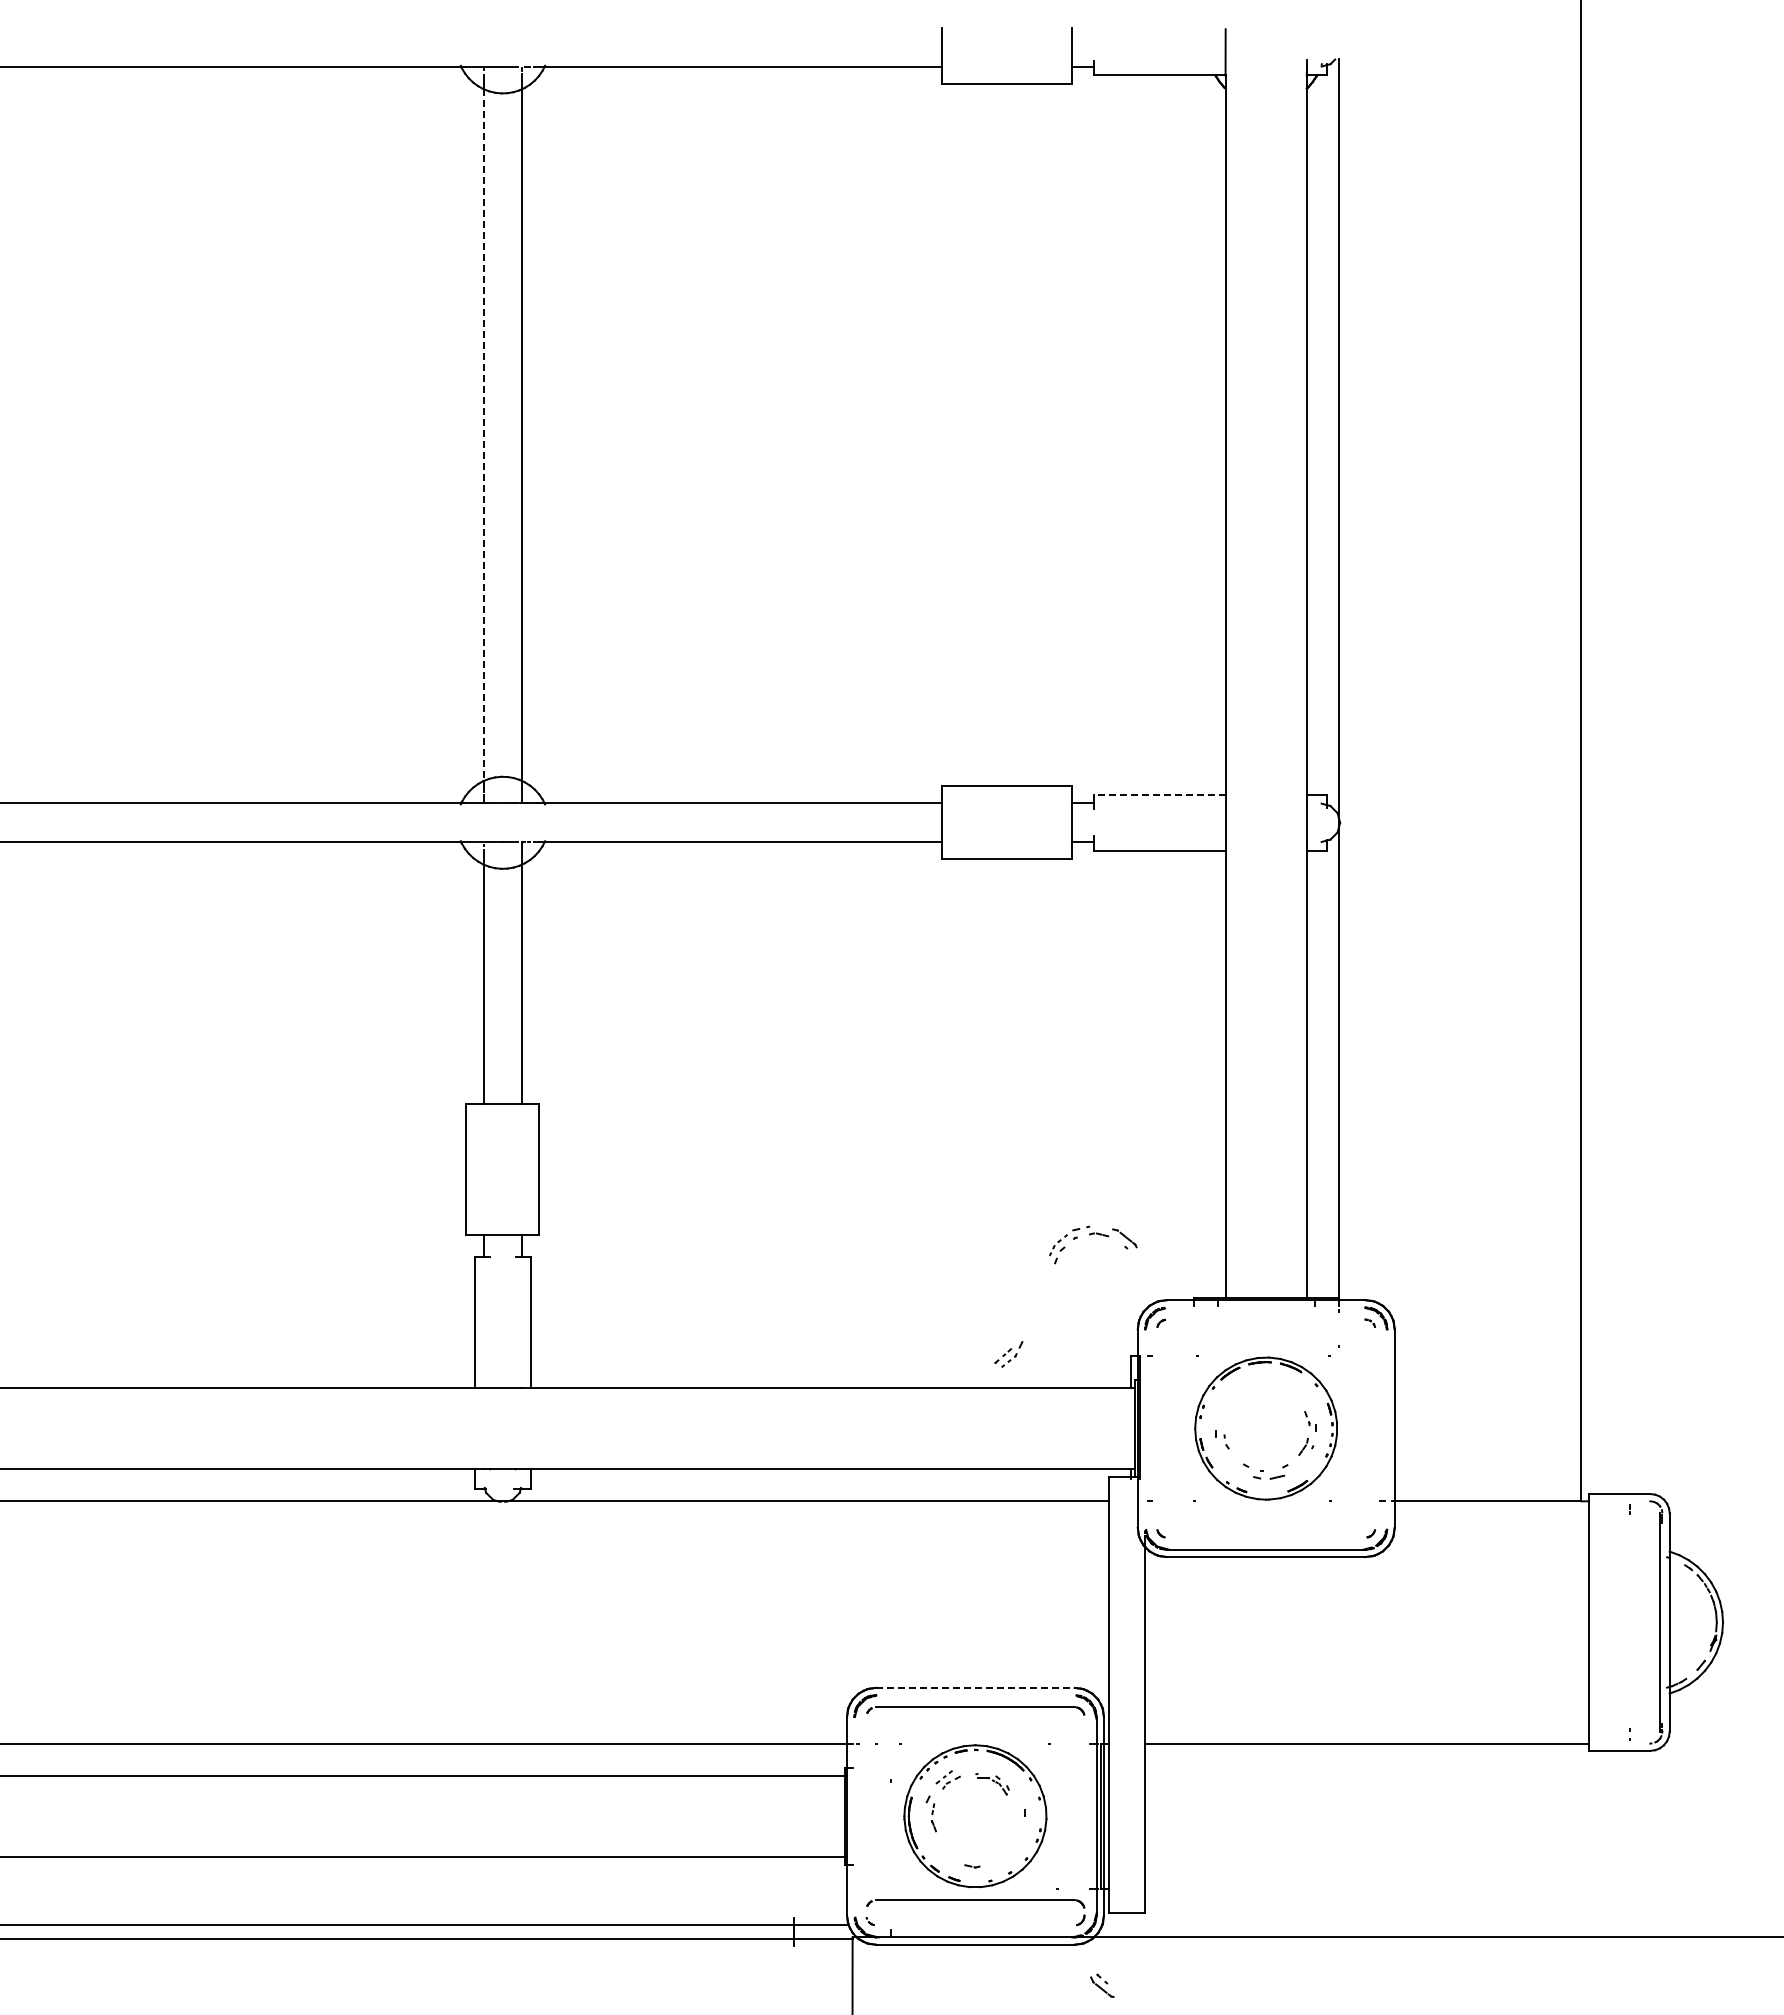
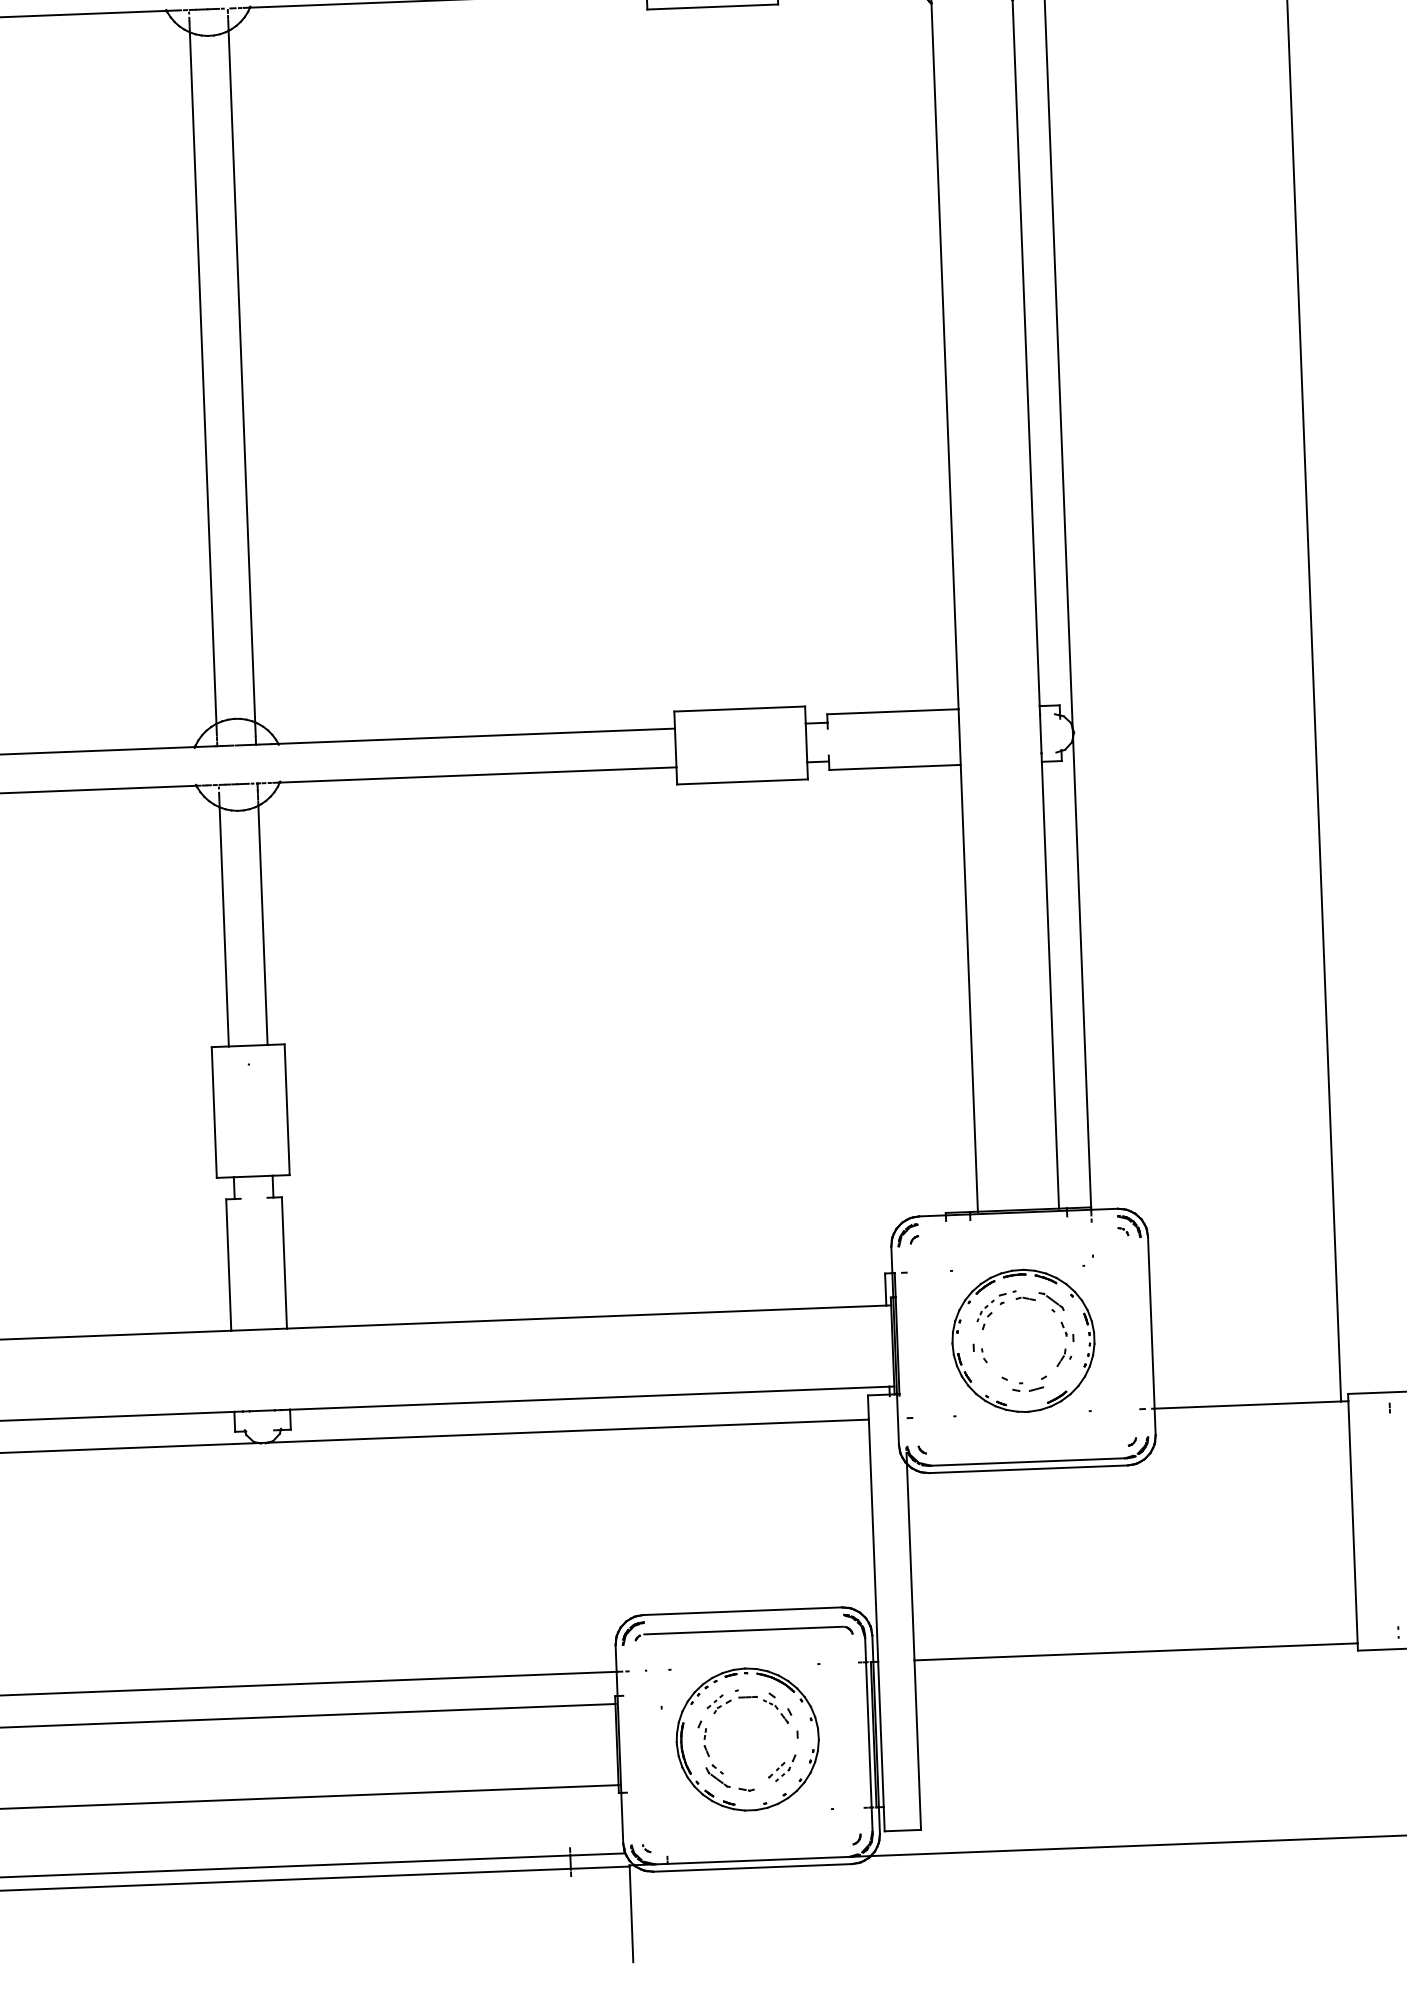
line: (483, 435) -> (203, 378), dashed -> solid
line: (1159, 794) -> (892, 711), dashed -> solid
part: (1090, 1235) -> (1017, 1300), moved
part: (1008, 1354) -> (781, 1768), moved
line: (975, 1687) -> (742, 1610), dashed -> solid
part: (992, 1784) -> (763, 1707), size x1.67
part: (975, 1903) -> (751, 1826), removed
part: (1102, 1985) -> (718, 1775), moved

